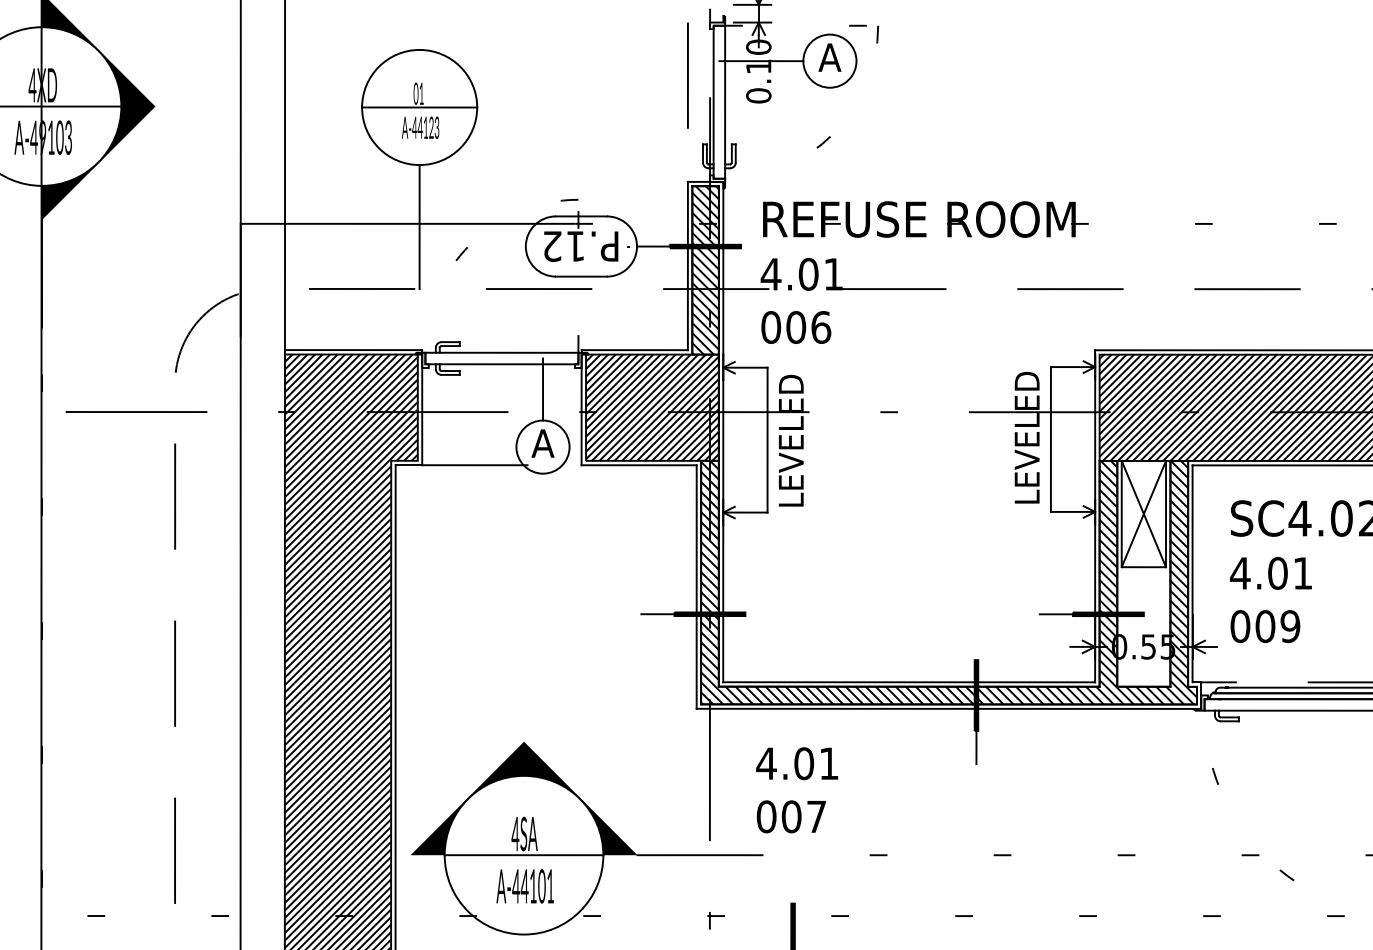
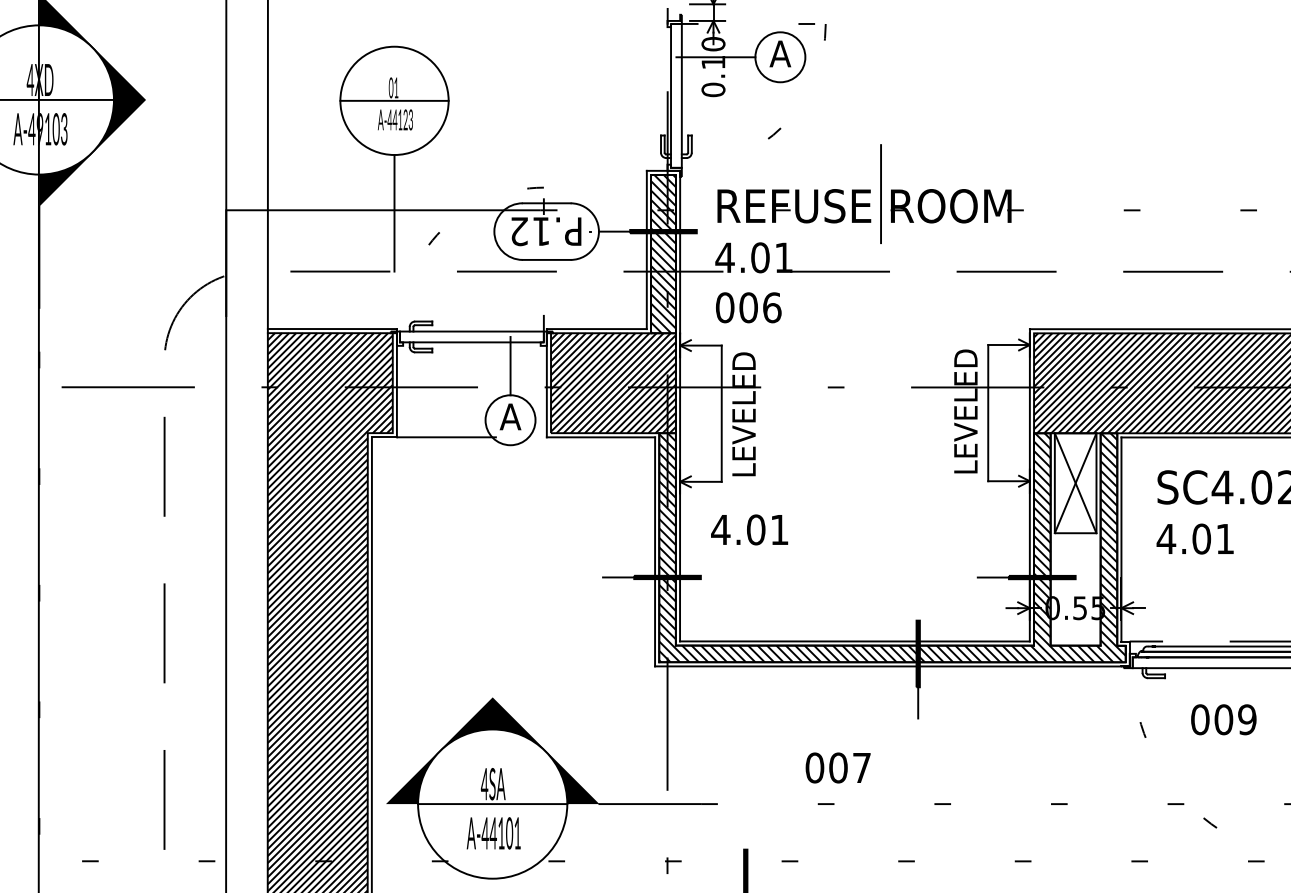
line: (687, 75) -> (880, 193), moved
text: (1265, 626) -> (1223, 719), moved
text: (797, 763) -> (749, 529), moved
text: (790, 816) -> (837, 767), moved

